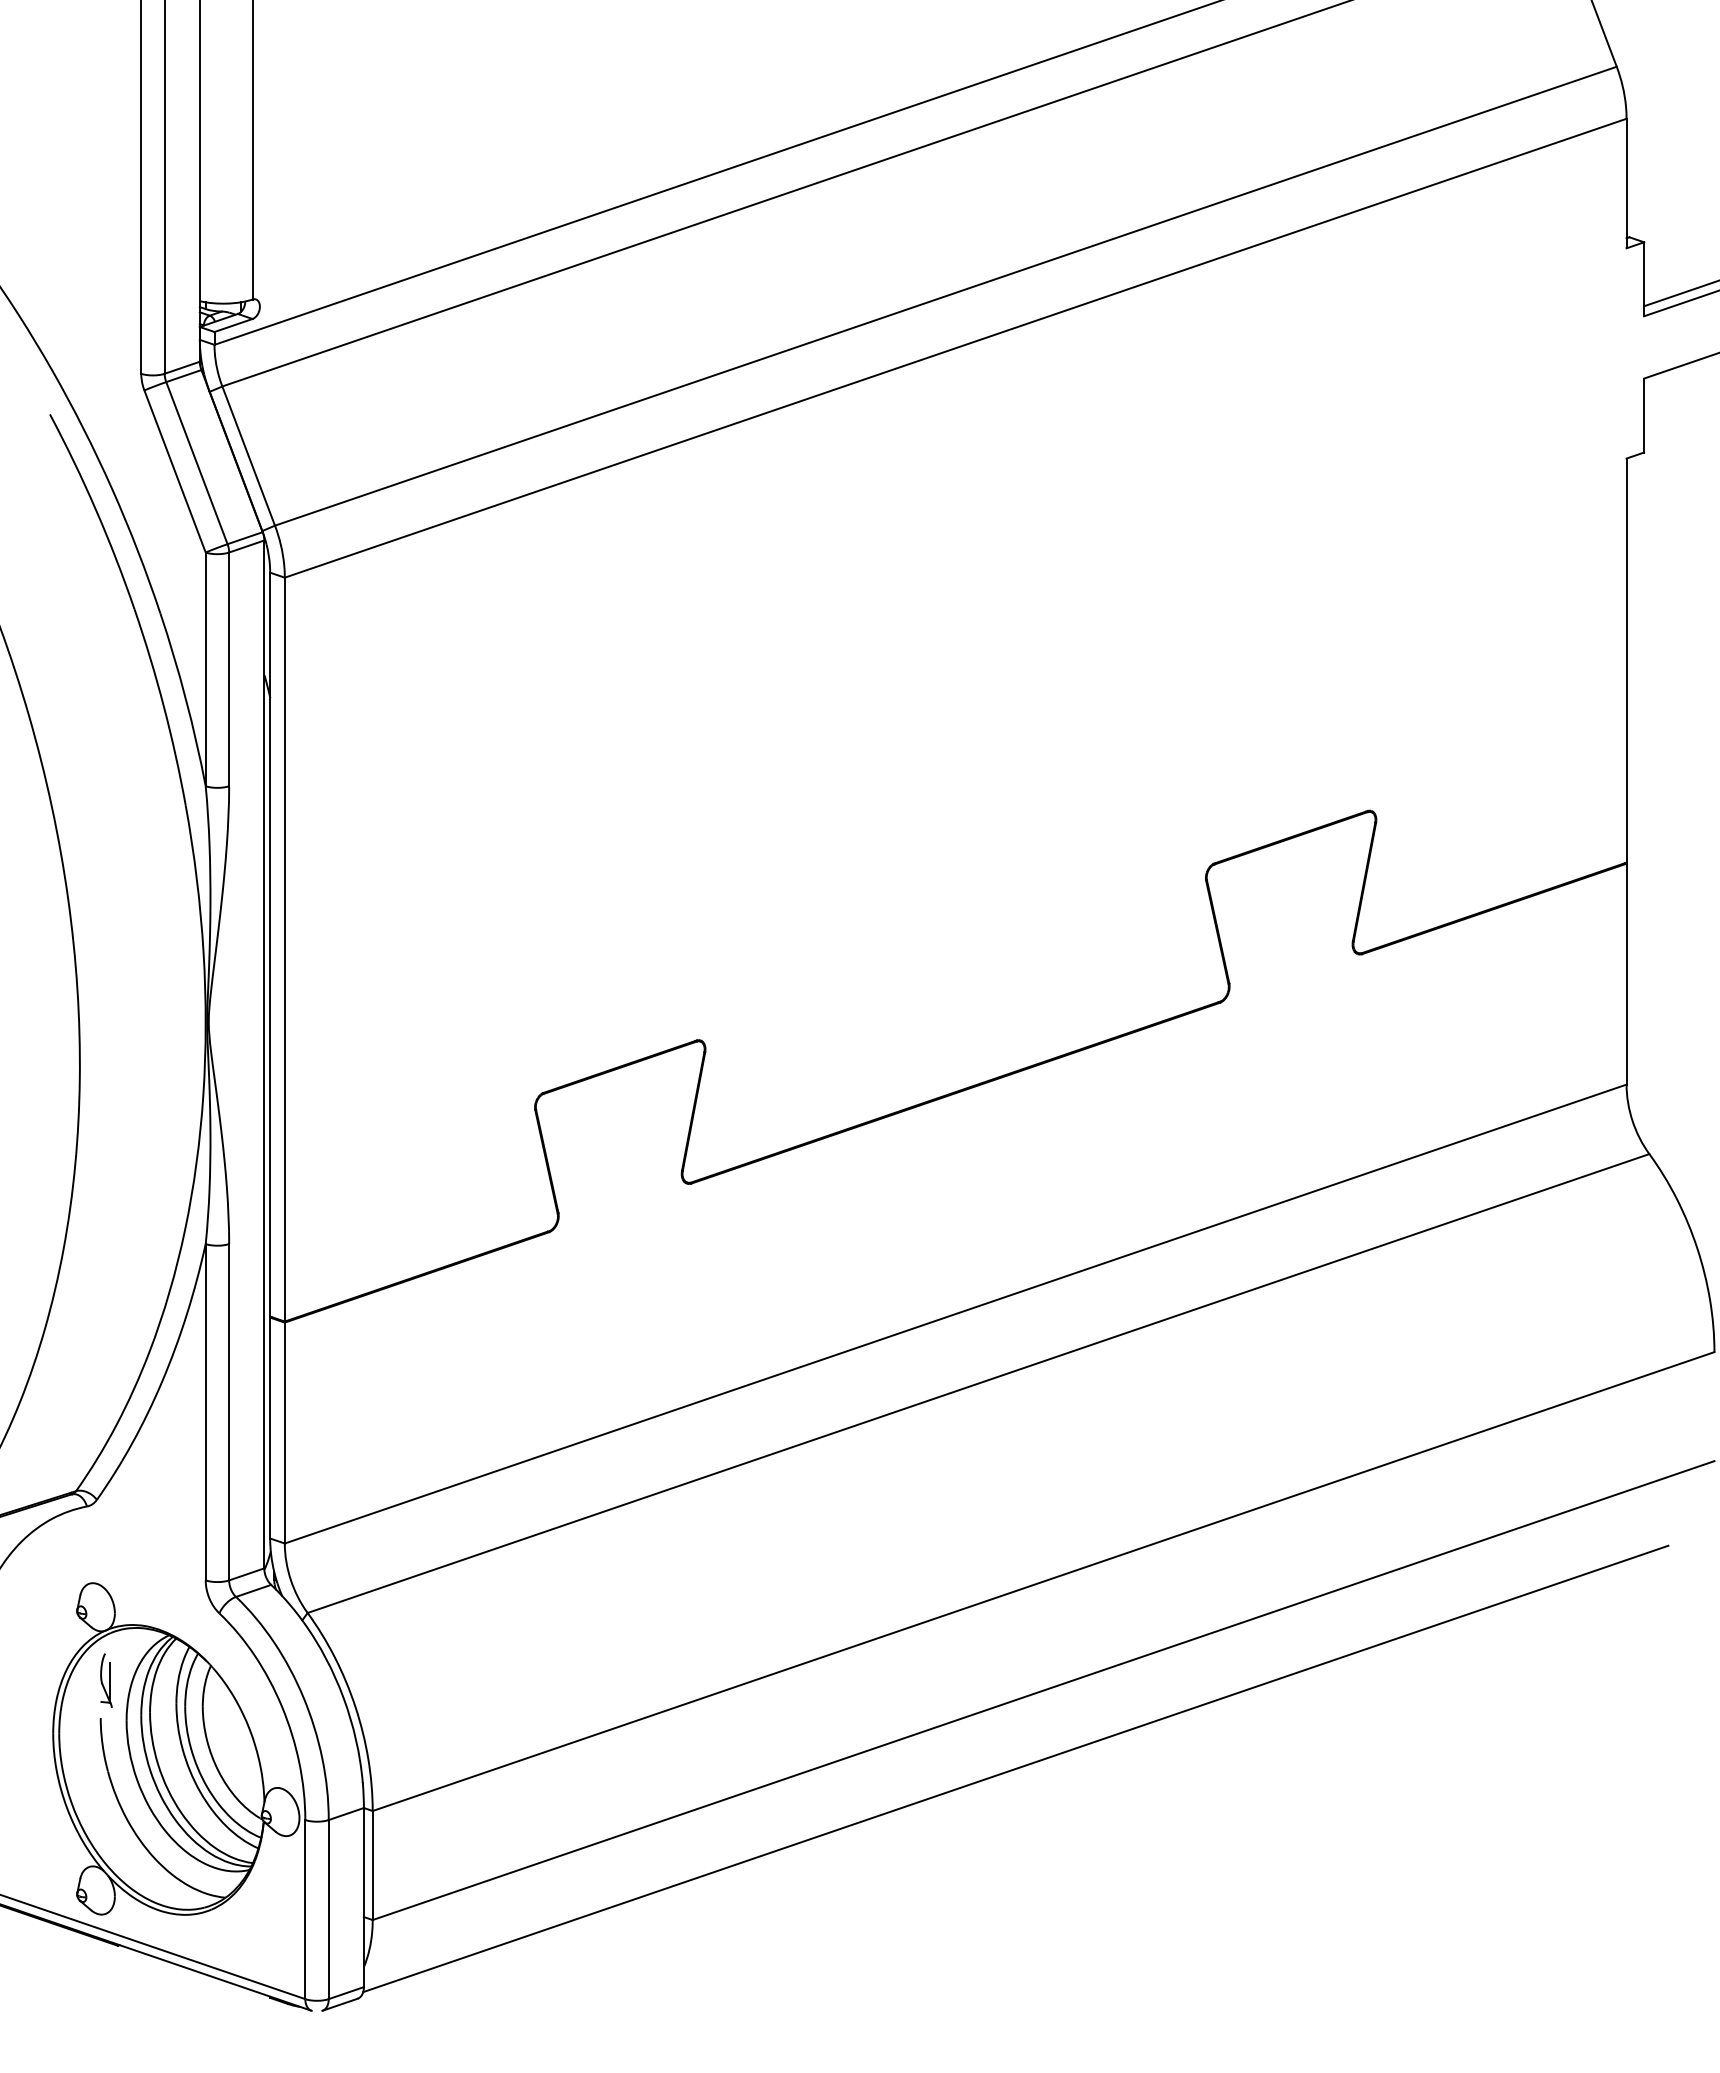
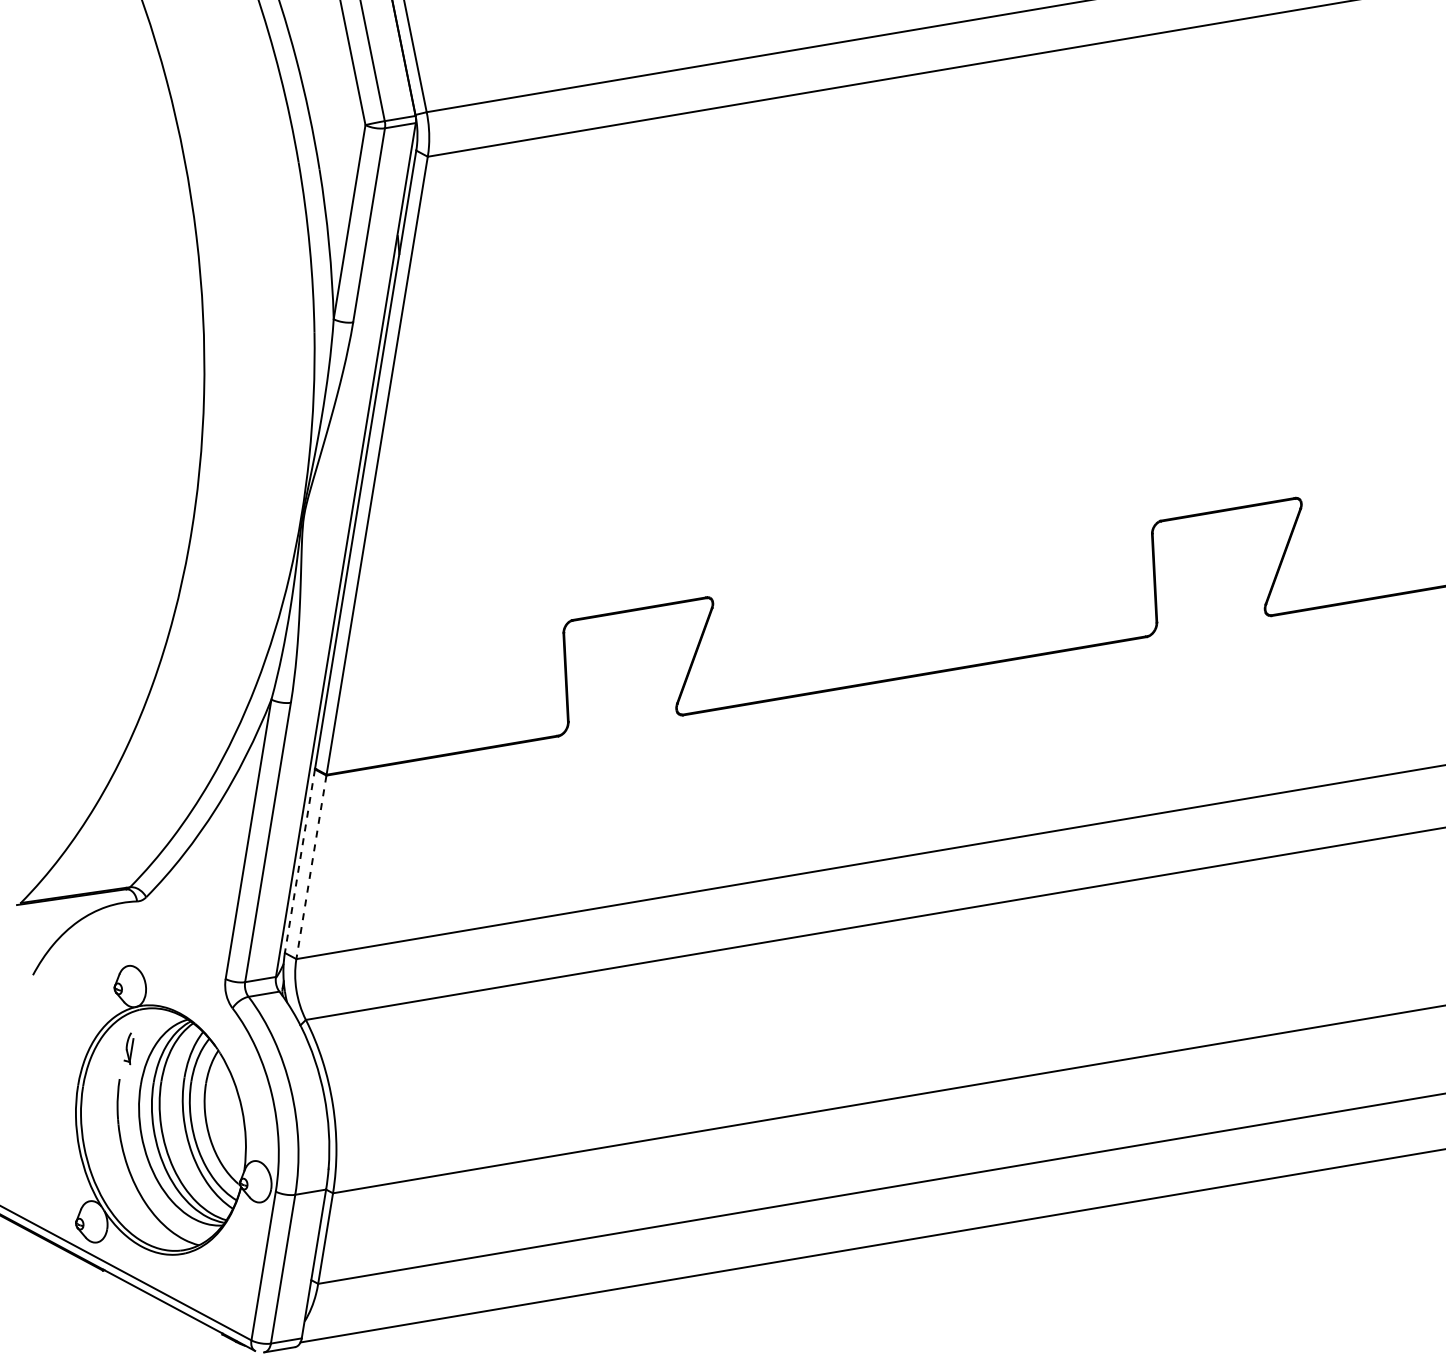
line: (270, 1428) -> (300, 861), solid -> dashed
line: (284, 1433) -> (311, 867), solid -> dashed
part: (106, 1680) -> (129, 1048), size x0.7

